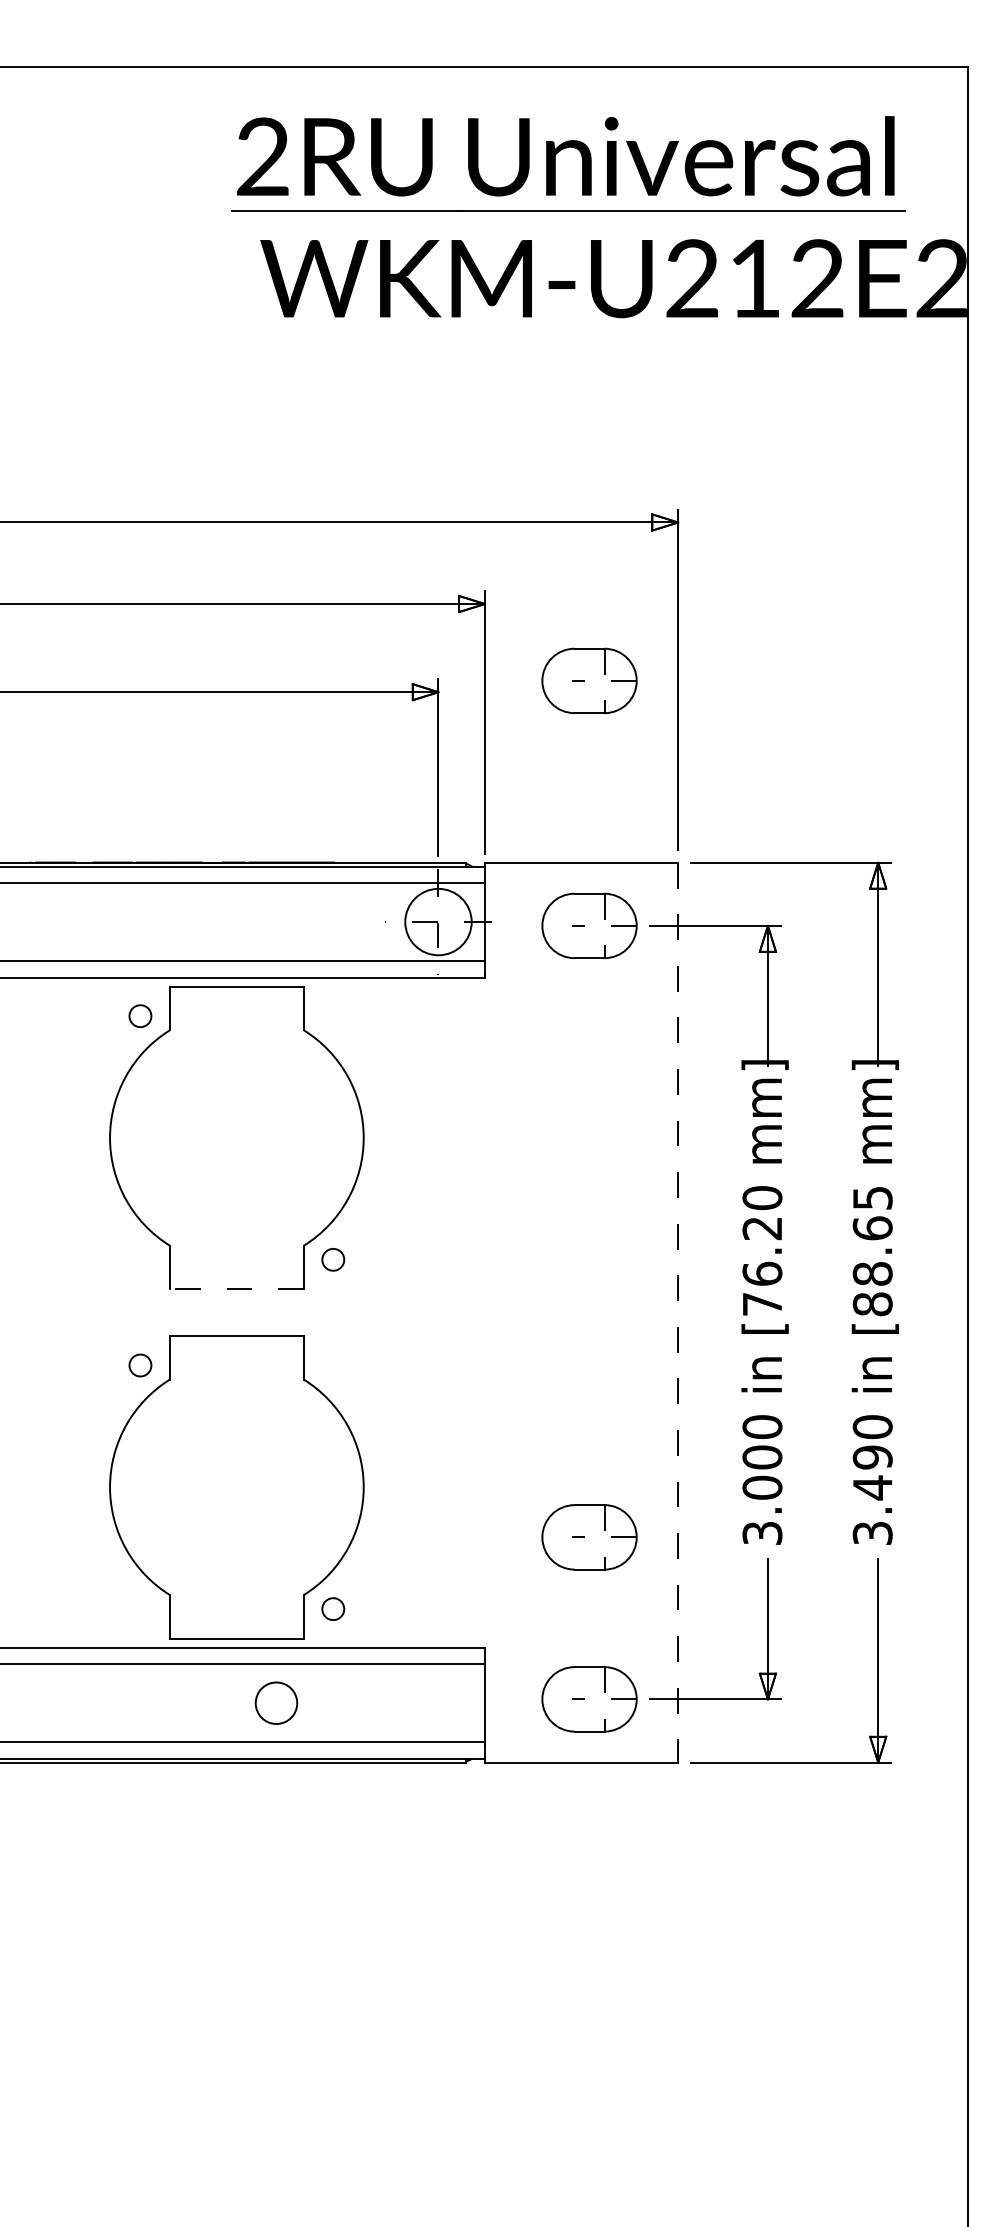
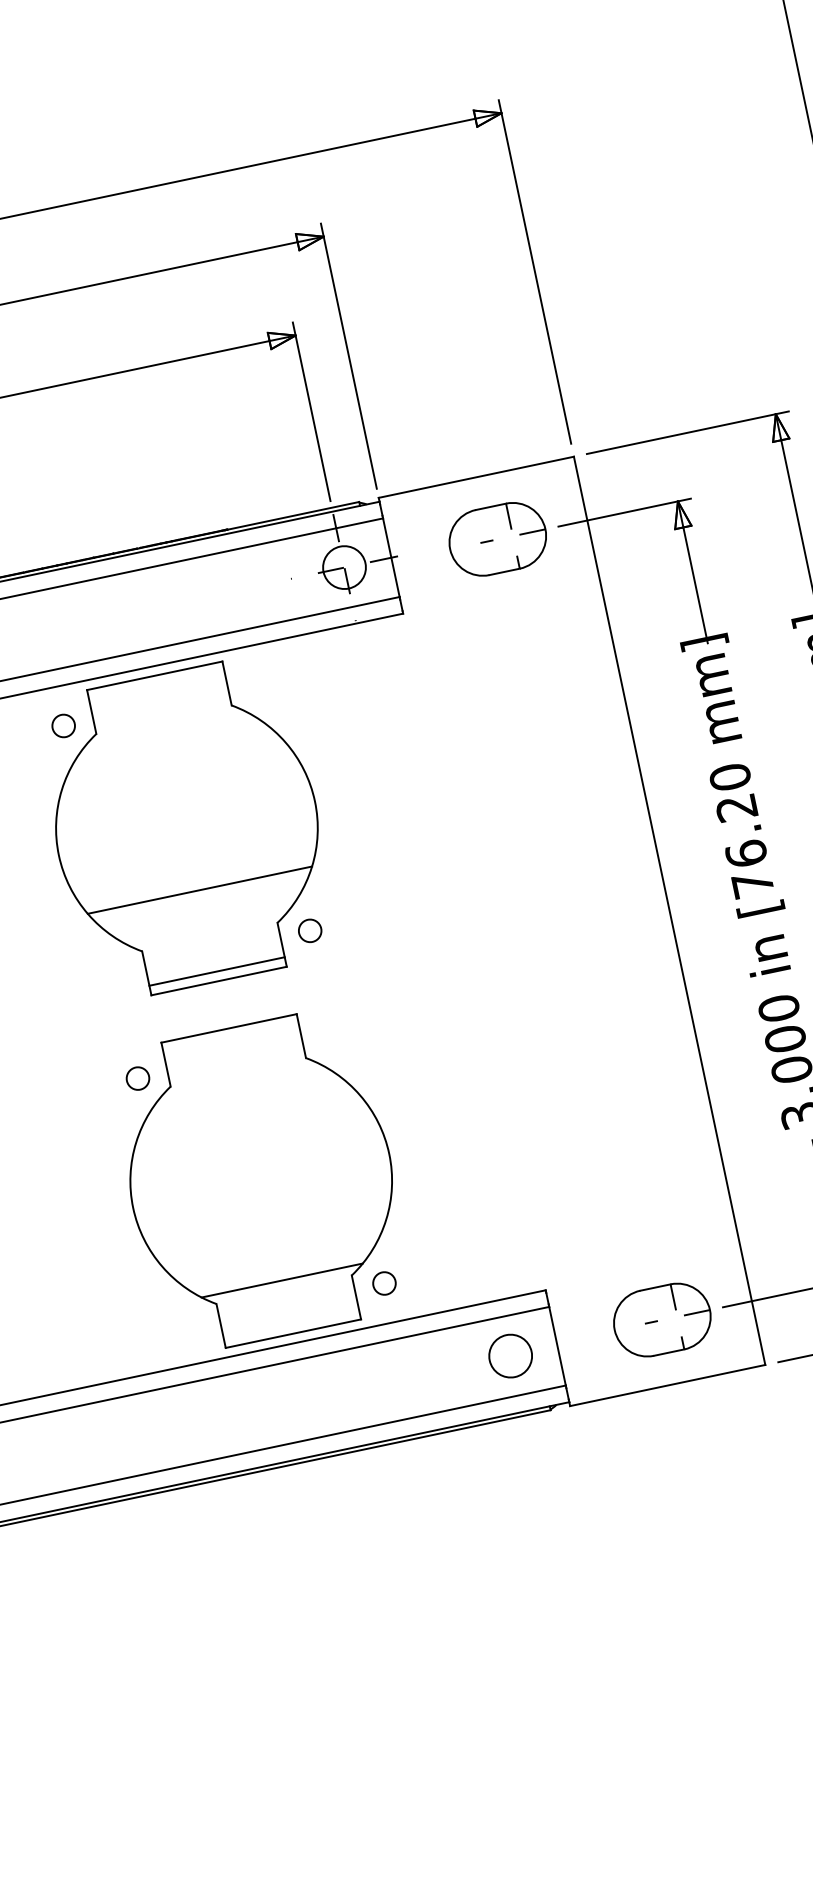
part: (589, 680) -> (445, 291), removed
circle: (438, 921) -> (344, 566), size x0.62
line: (236, 1199) -> (199, 890), added
line: (236, 1279) -> (216, 971), added
line: (236, 1289) -> (218, 981), dashed -> solid
line: (678, 1312) -> (669, 910), dashed -> solid
part: (589, 1537) -> (627, 1156), removed
line: (236, 1585) -> (281, 1280), added
circle: (276, 1702) -> (510, 1355), moved

